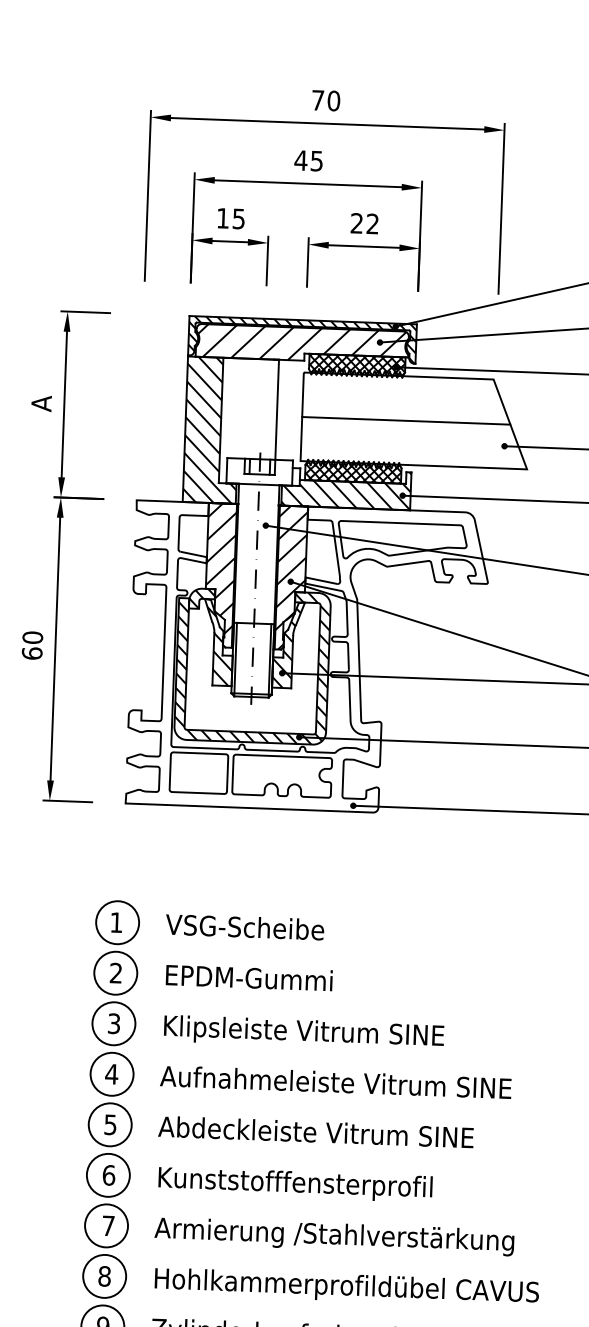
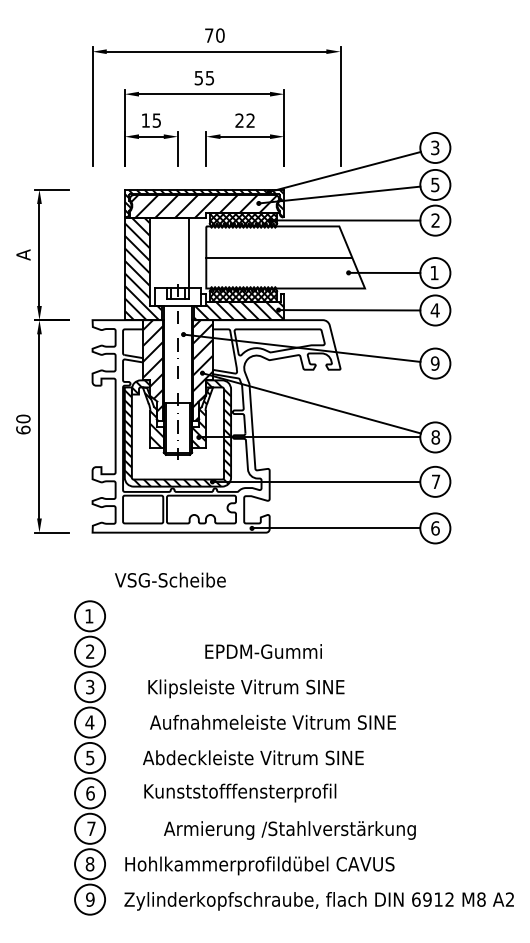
text: (300, 161) -> (198, 78), 45 -> 55
text: (245, 926) -> (170, 579), moved
text: (249, 977) -> (263, 651), moved
text: (304, 1032) -> (246, 688), moved
text: (335, 1082) -> (272, 722), moved
text: (316, 1131) -> (253, 757), moved
text: (295, 1183) -> (240, 792), moved
text: (333, 1236) -> (289, 830), moved

